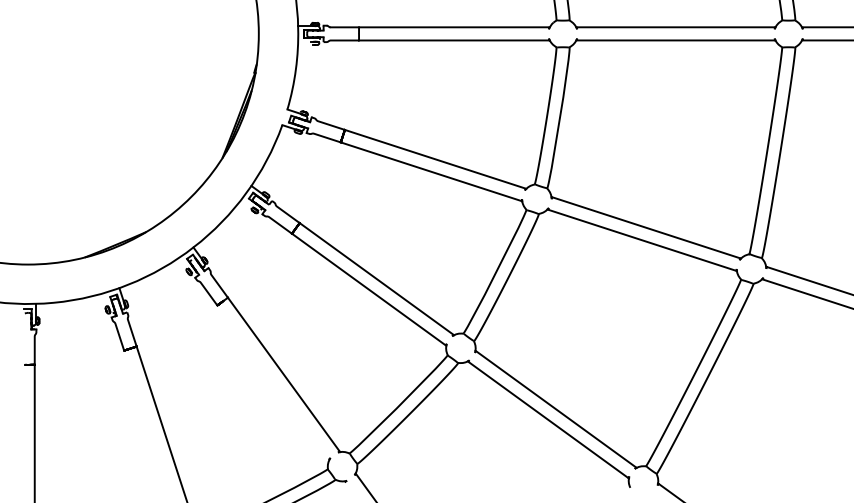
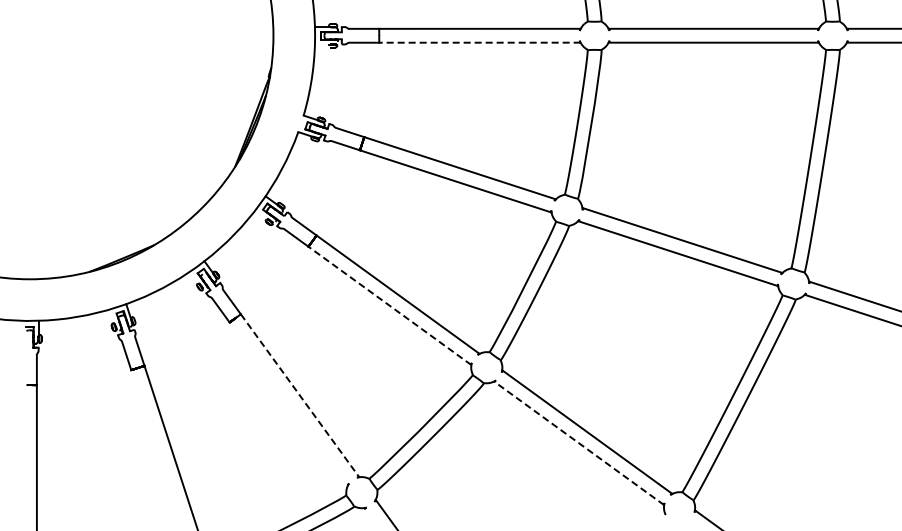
line: (453, 40) -> (479, 42), solid -> dashed
line: (368, 289) -> (389, 305), solid -> dashed
line: (284, 374) -> (300, 395), solid -> dashed
line: (547, 420) -> (578, 443), solid -> dashed

